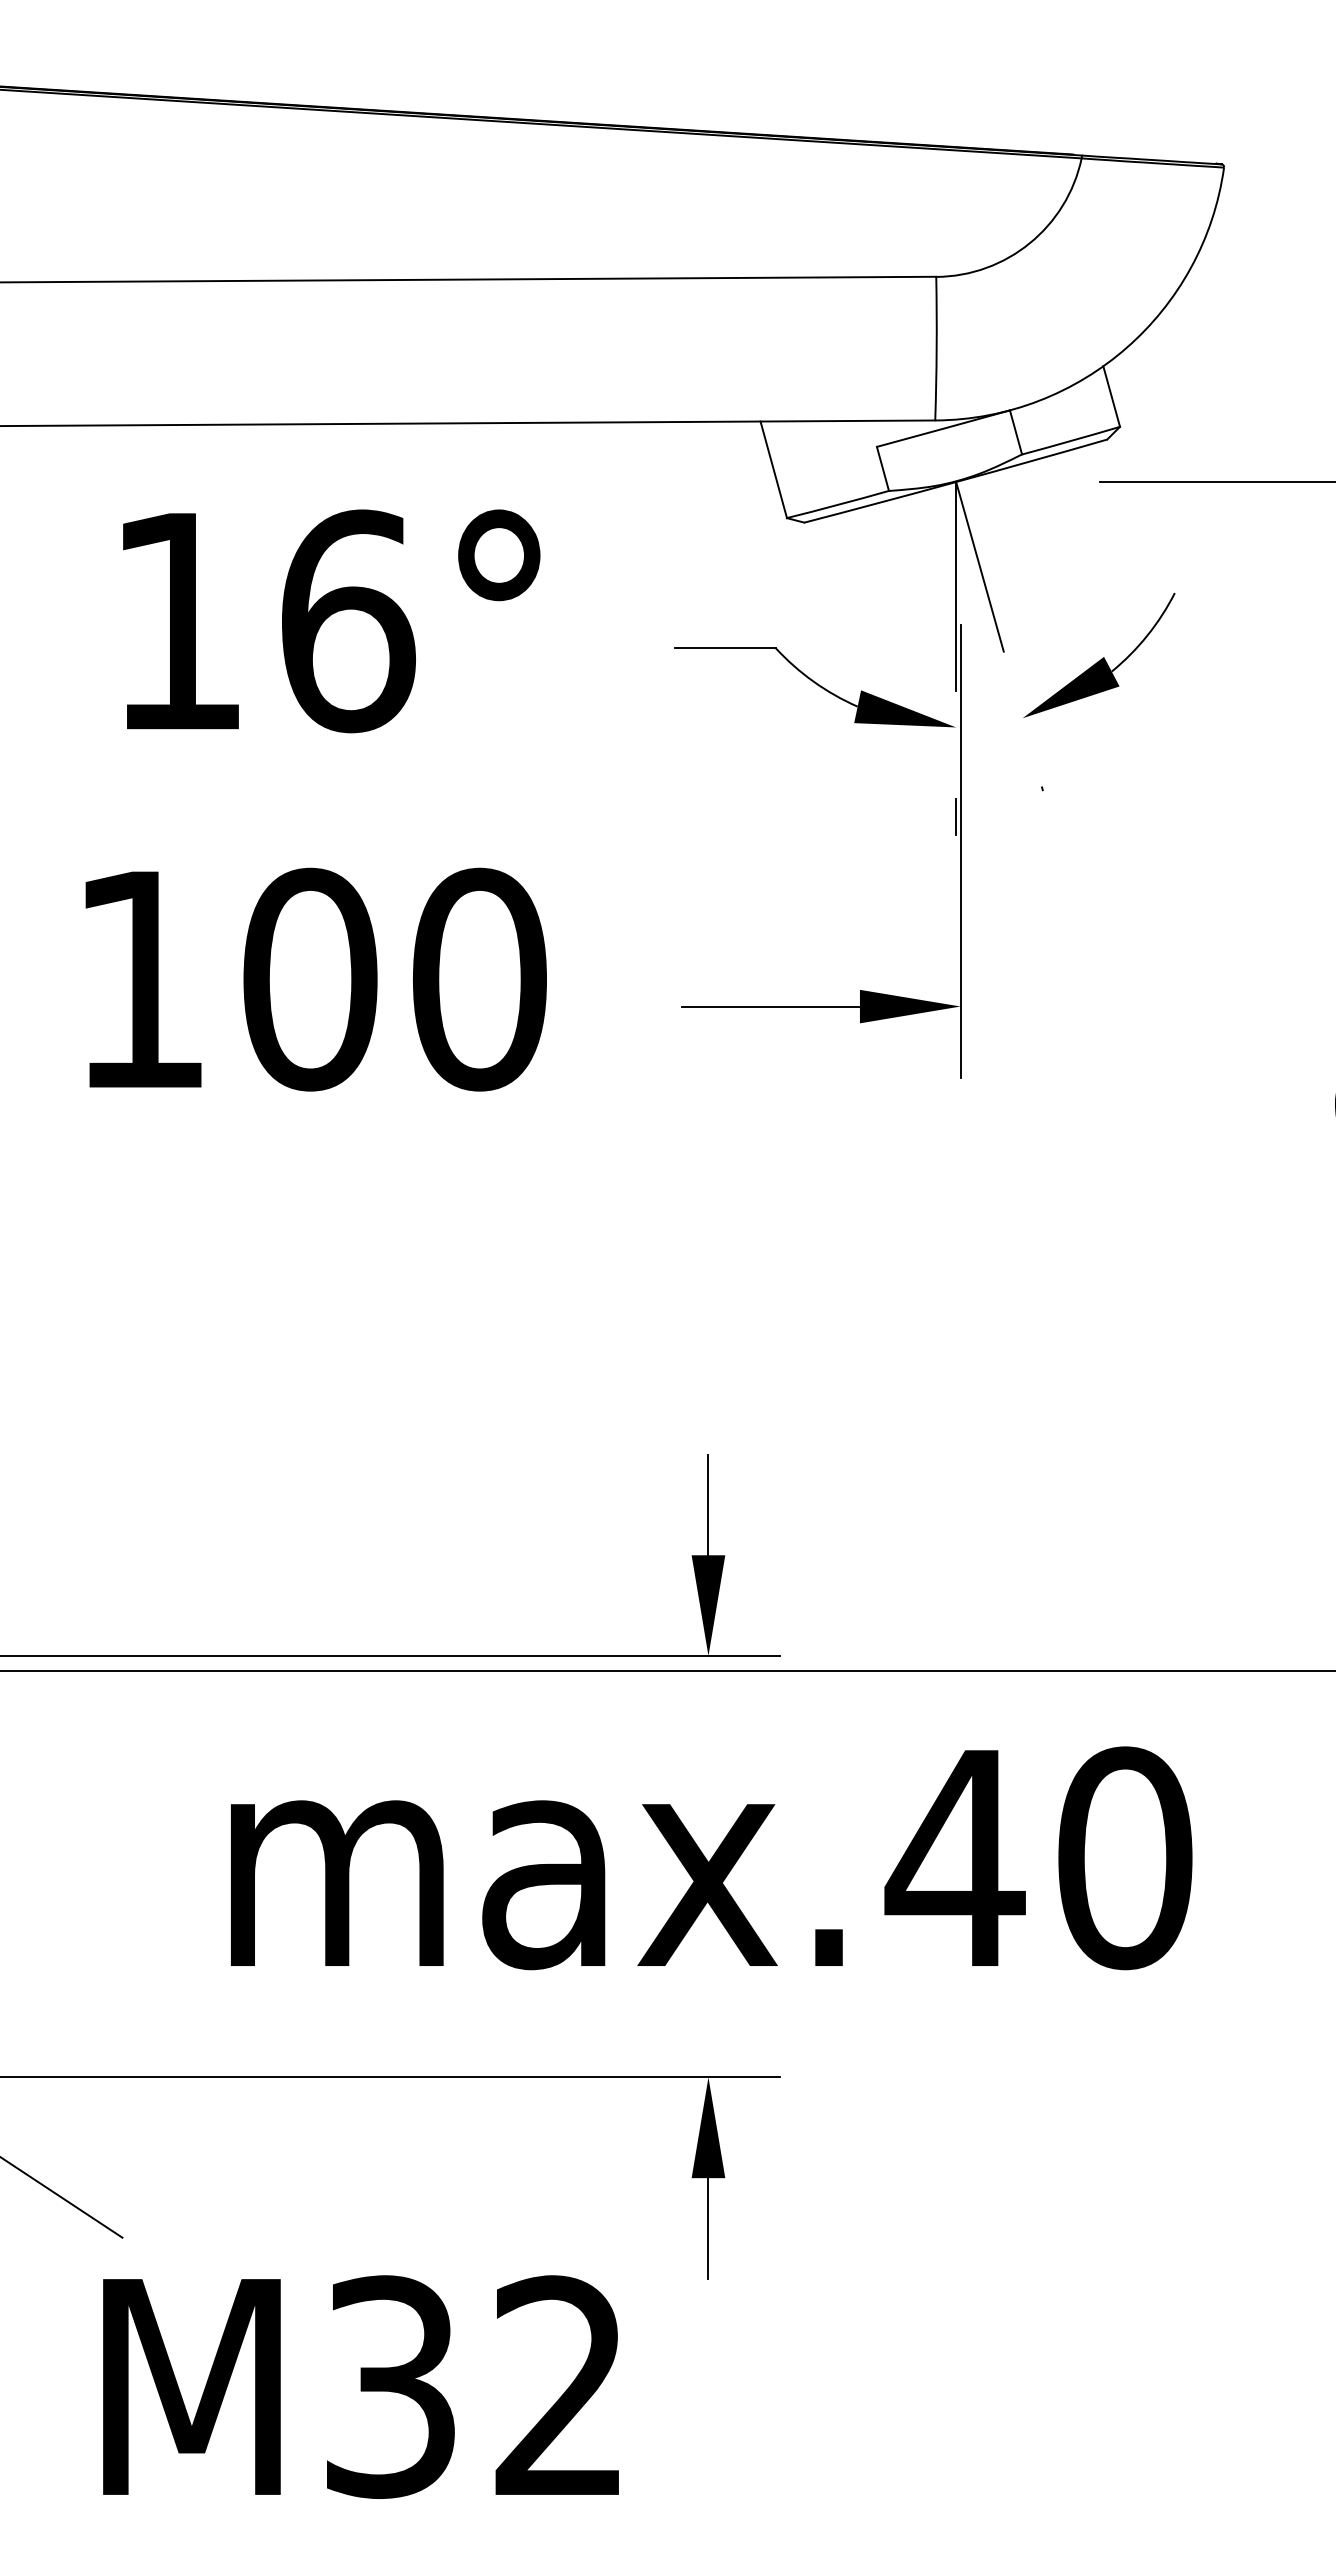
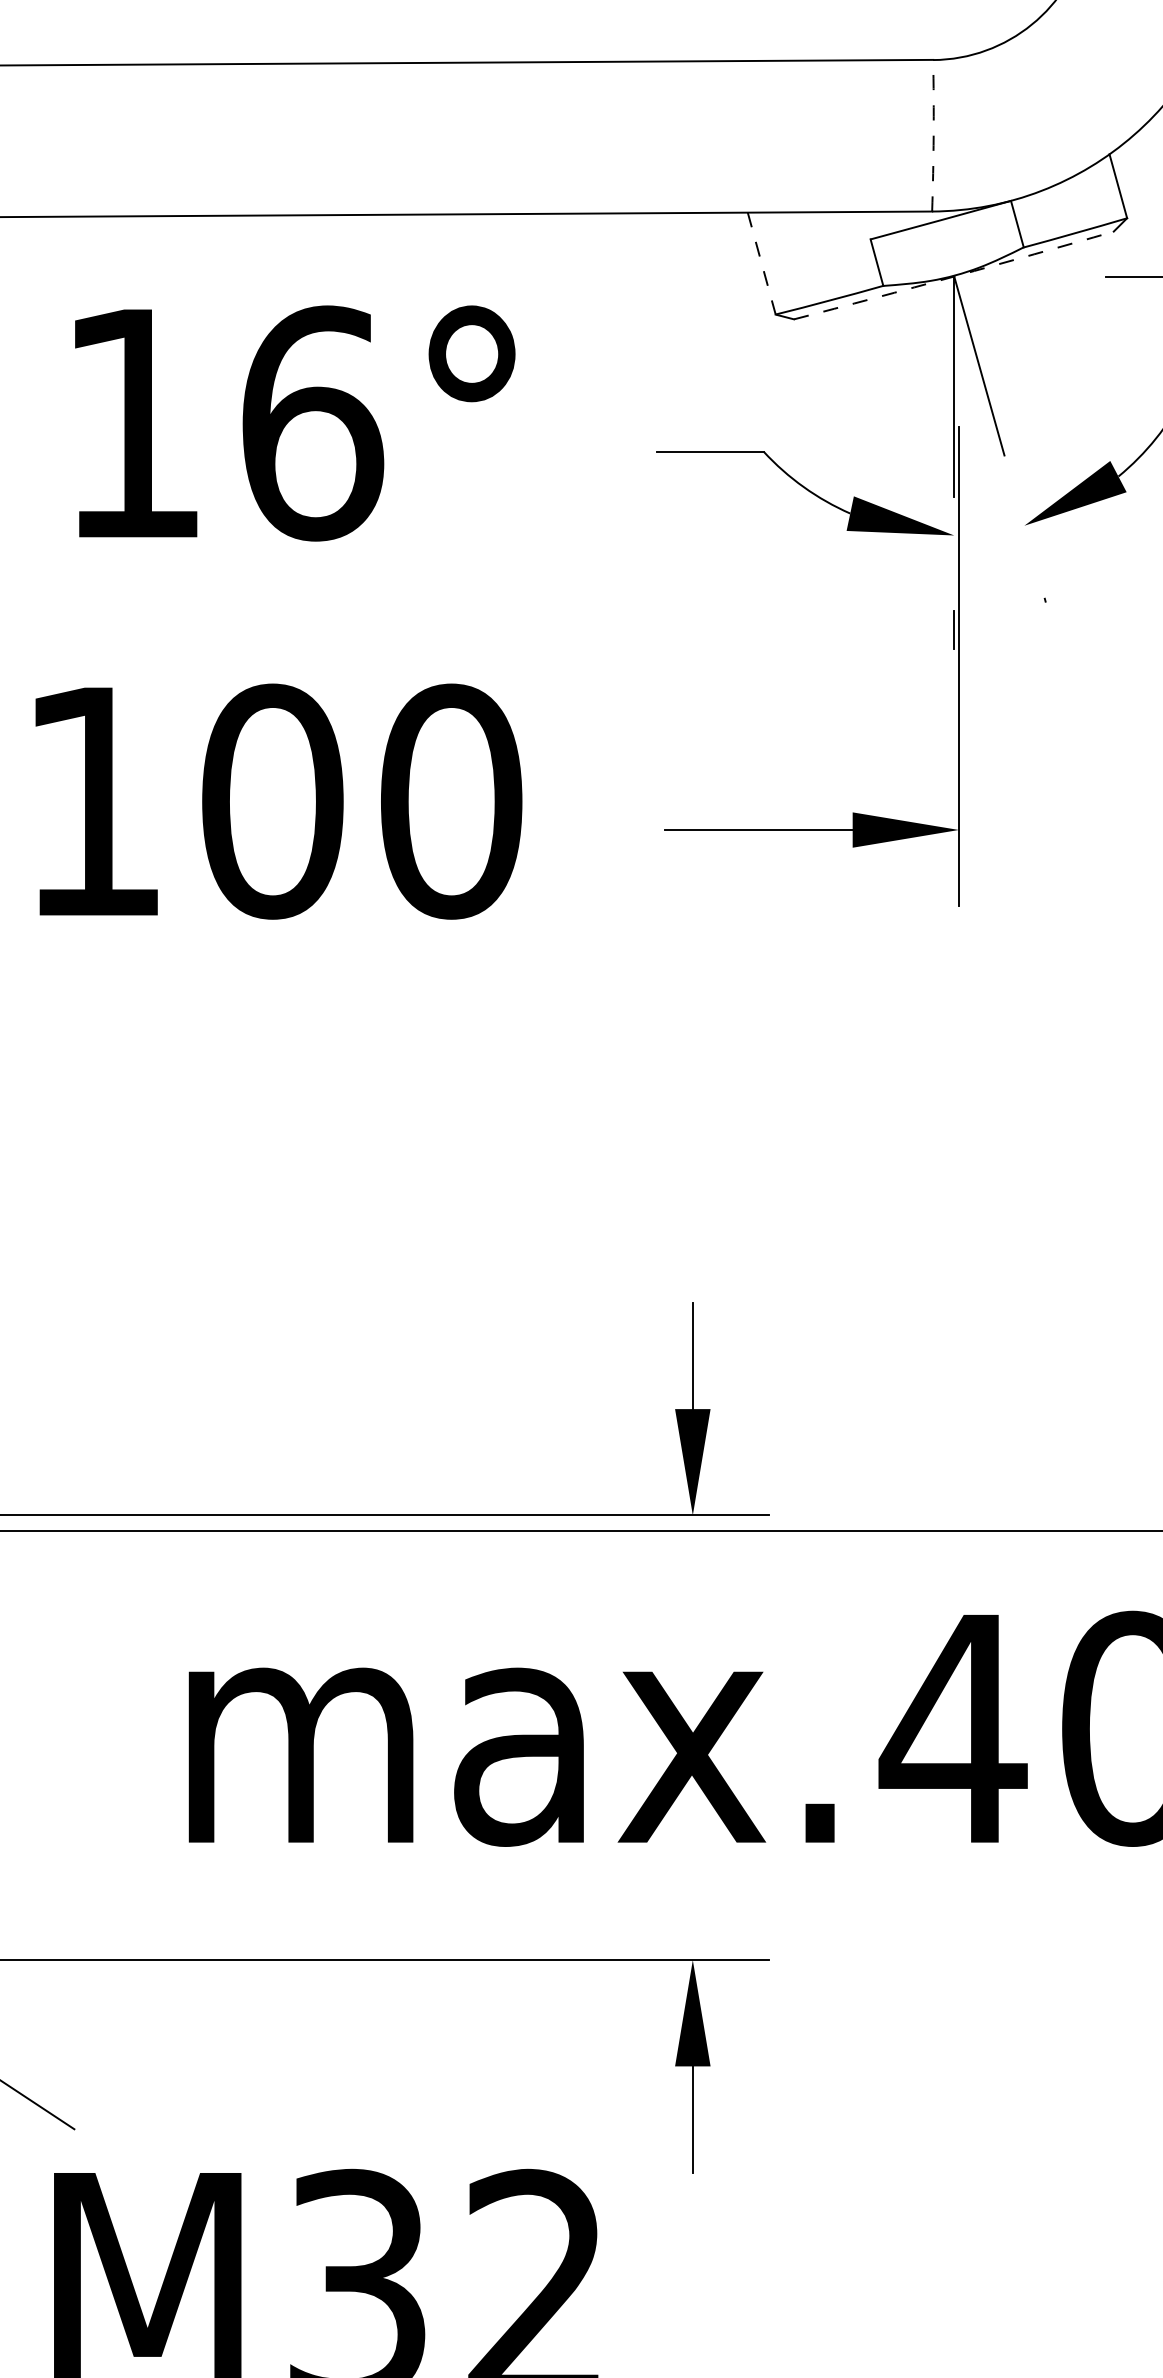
arc: (936, 348) -> (933, 135), solid -> dashed
line: (773, 470) -> (761, 264), solid -> dashed
arc: (956, 482) -> (954, 276), solid -> dashed

